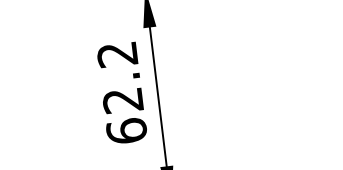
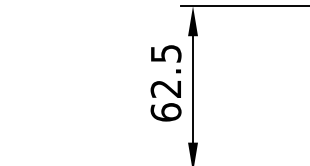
text: (116, 54) -> (165, 53), 62.2 -> 62.5

